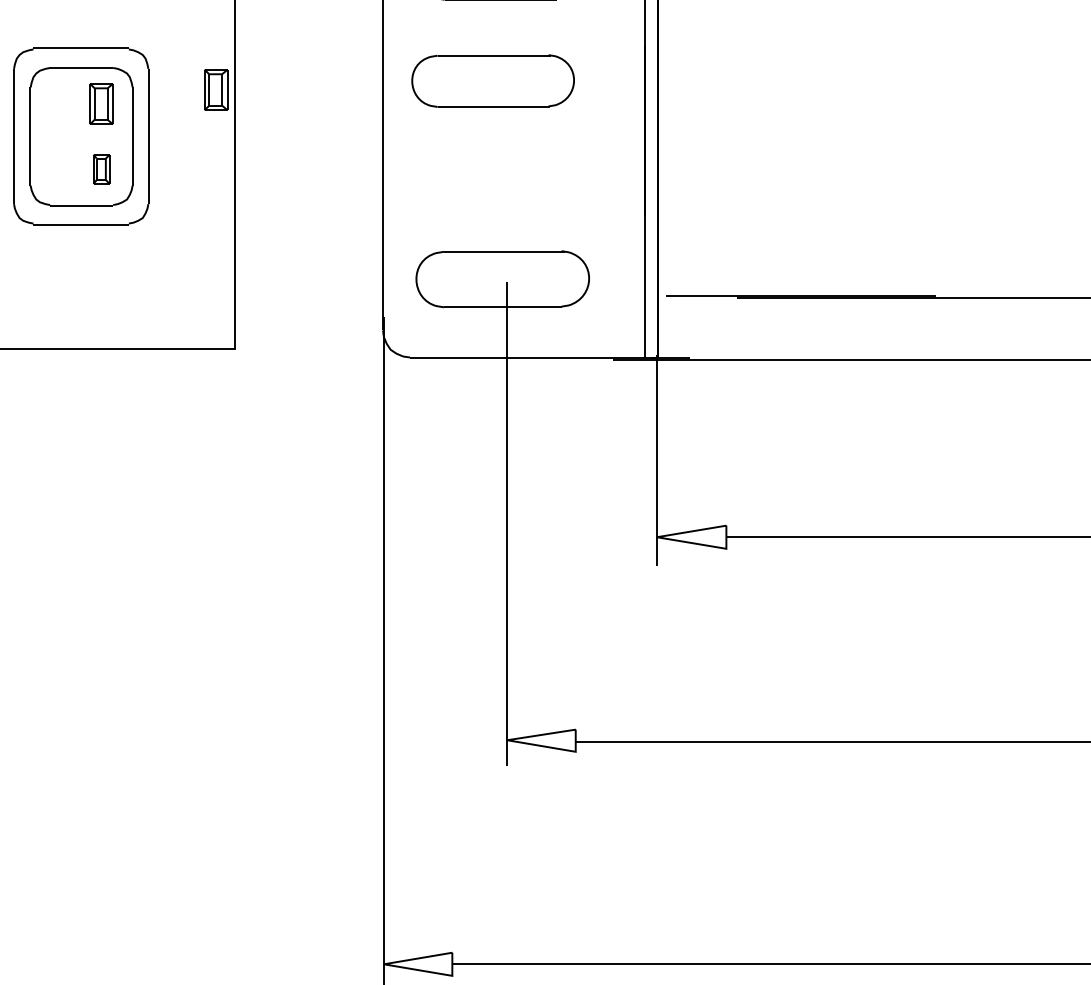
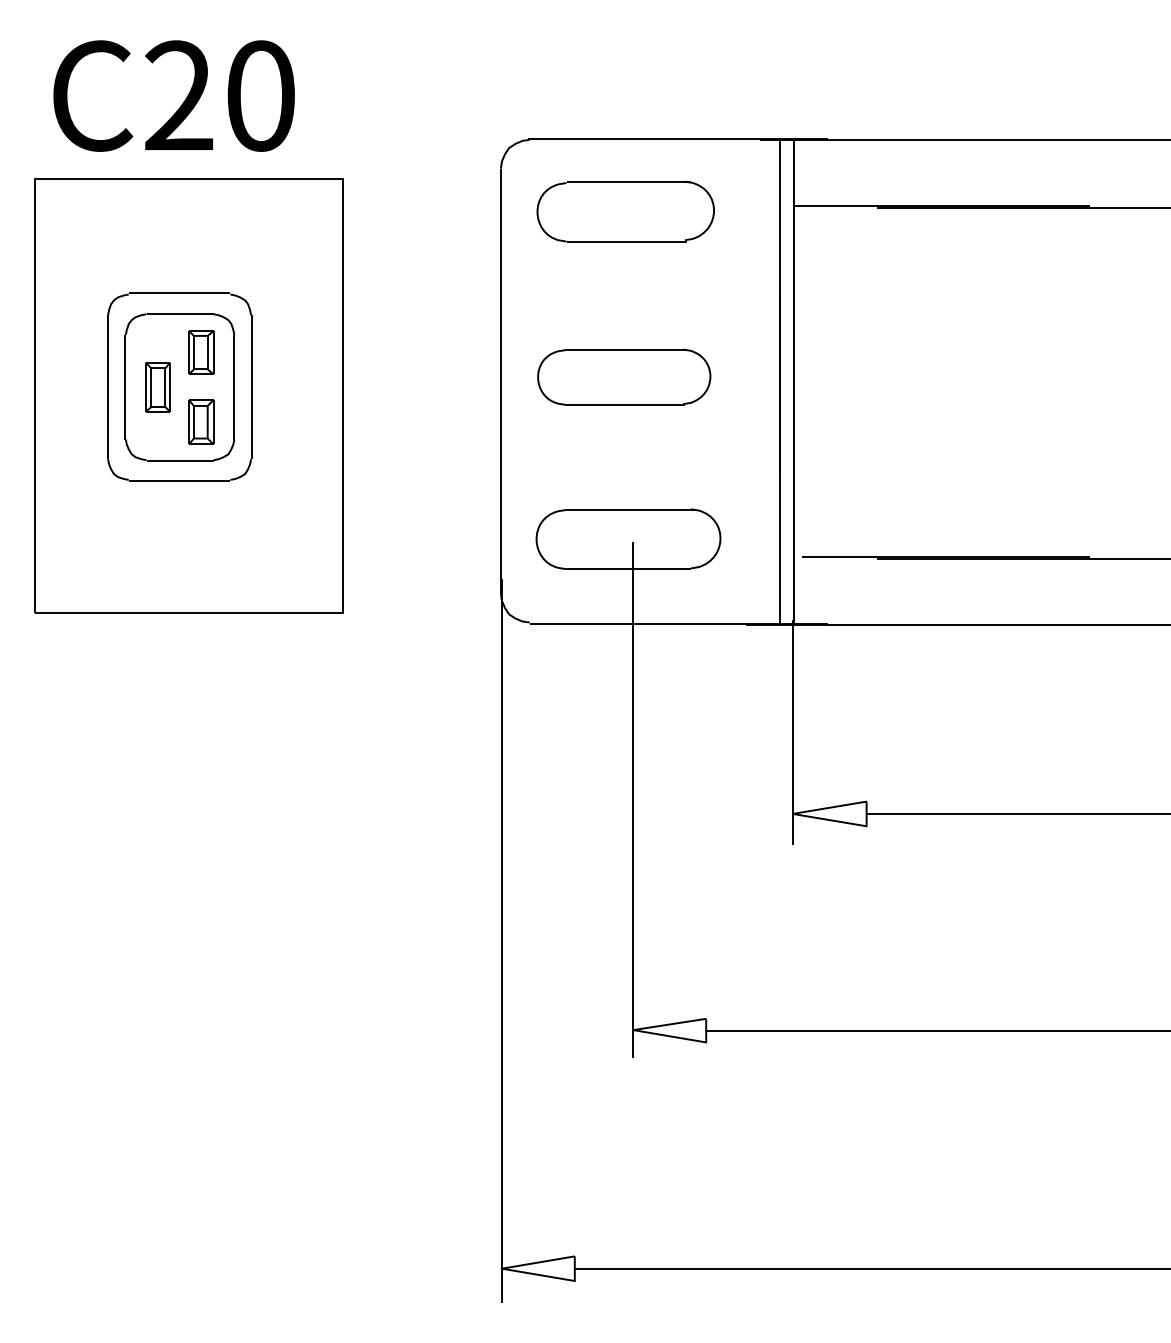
part: (493, 80) -> (624, 376), moved
part: (216, 89) -> (323, 337), removed
part: (60, 136) -> (157, 387), added
part: (101, 168) -> (201, 421), size x1.43

